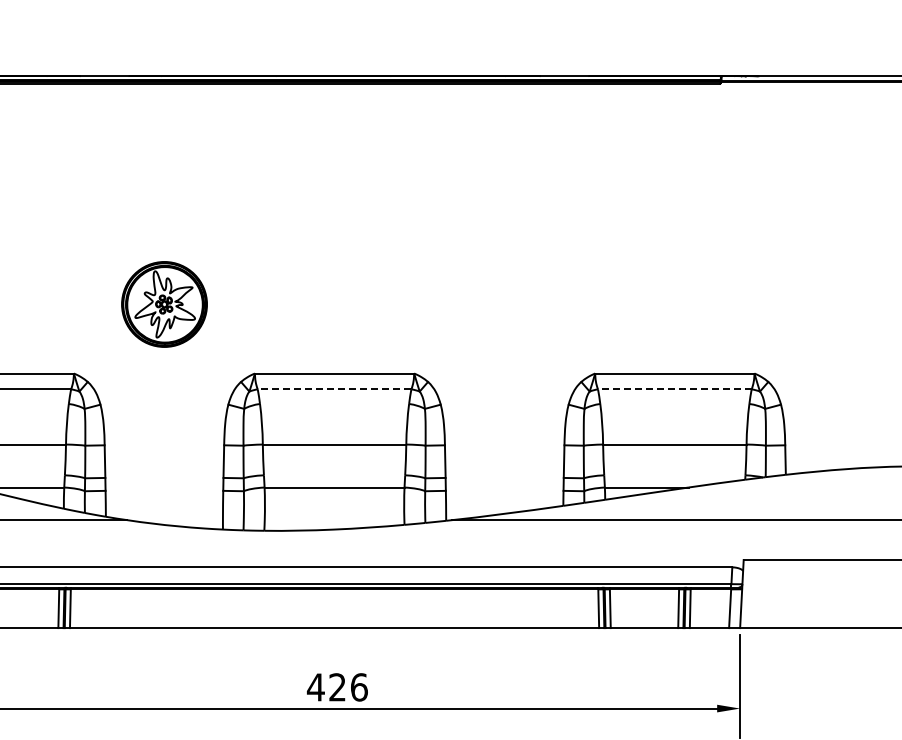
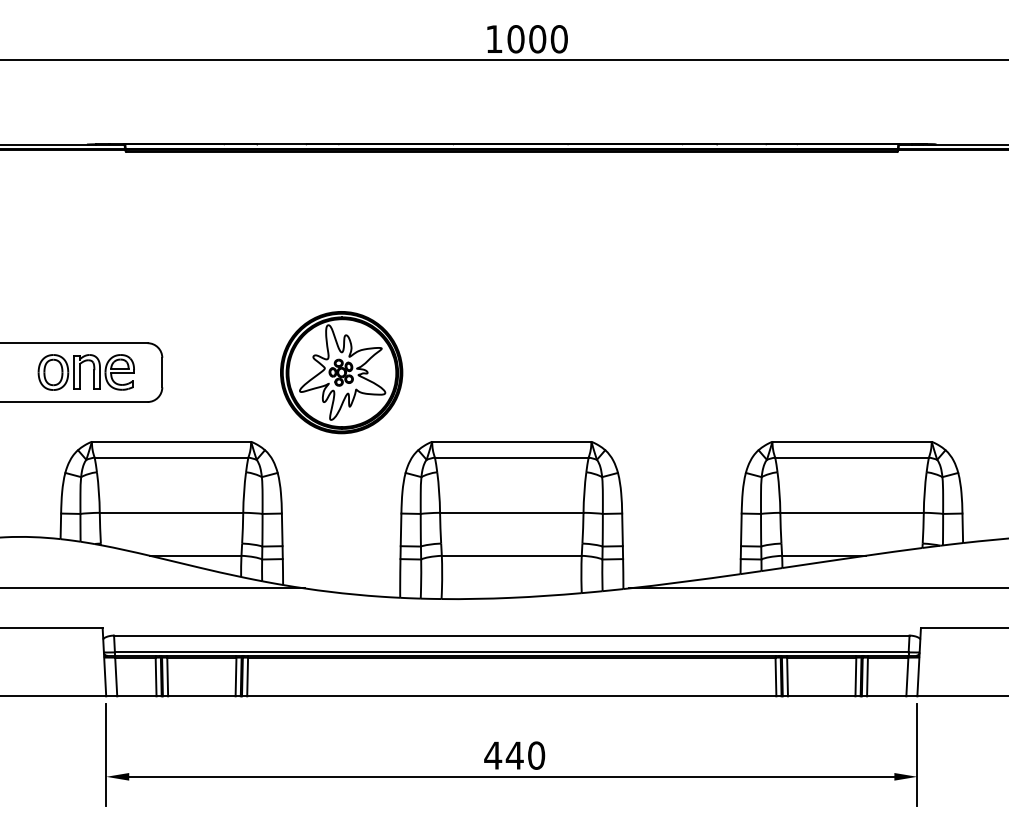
part: (164, 304) -> (341, 372), size x1.43
line: (334, 389) -> (511, 457), dashed -> solid
line: (675, 389) -> (852, 457), dashed -> solid
text: (348, 687) -> (525, 755), 426 -> 440

